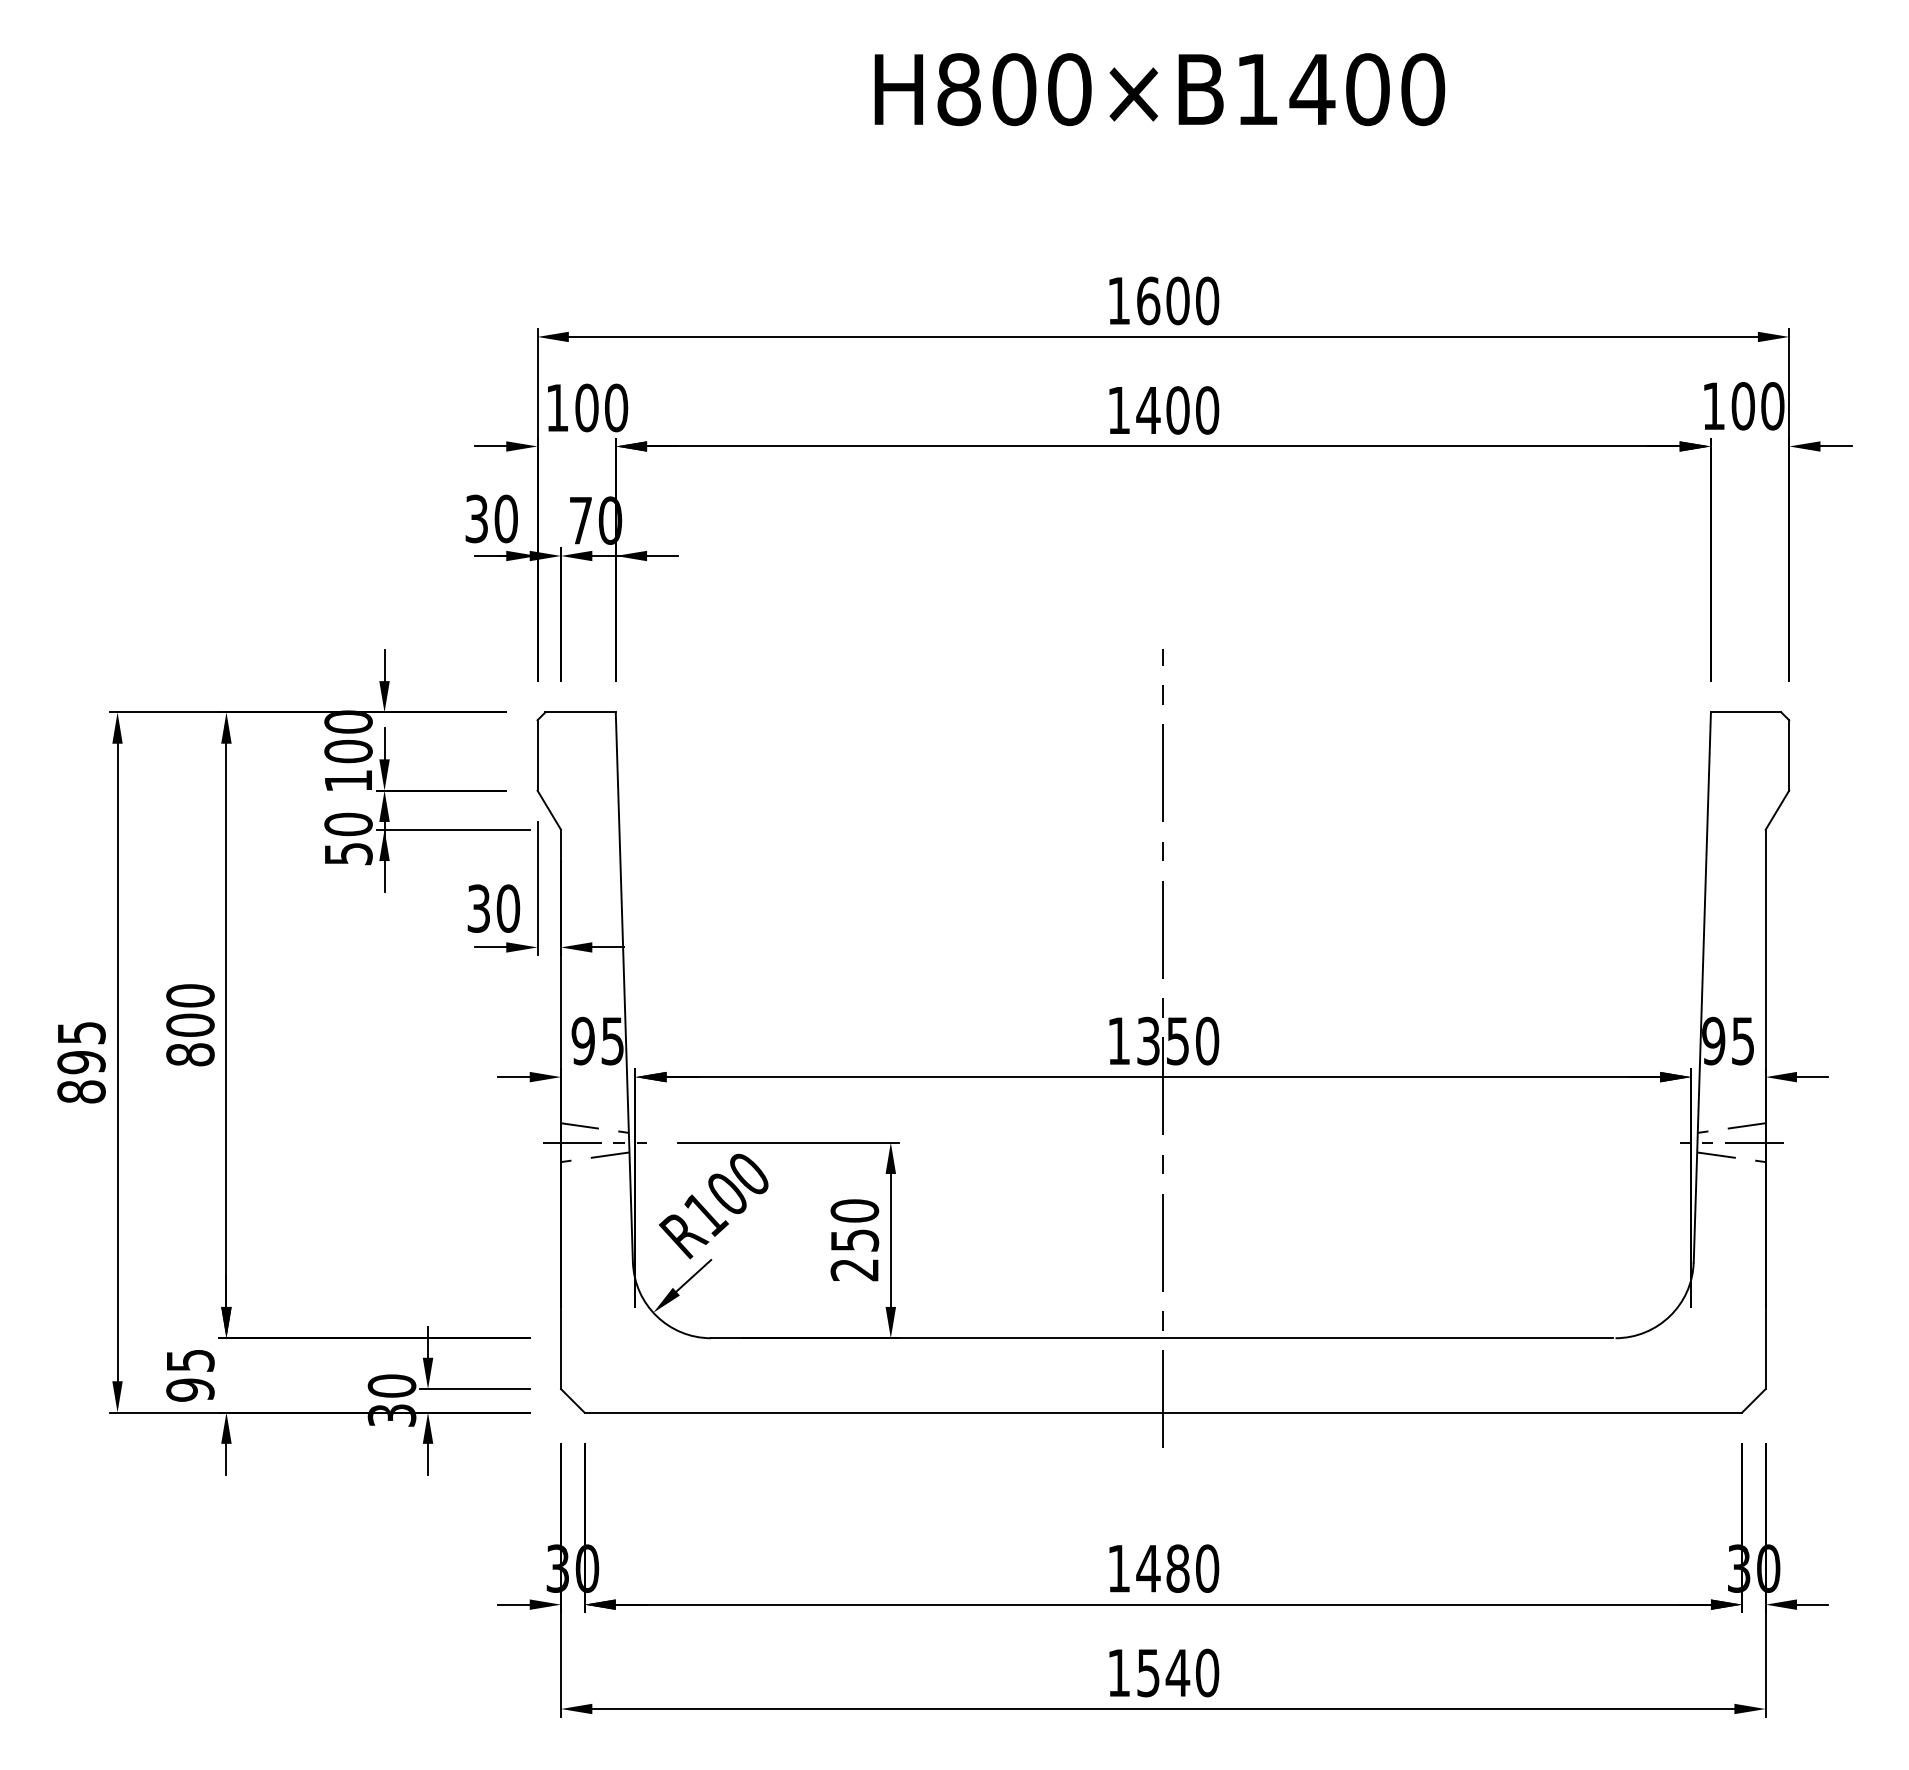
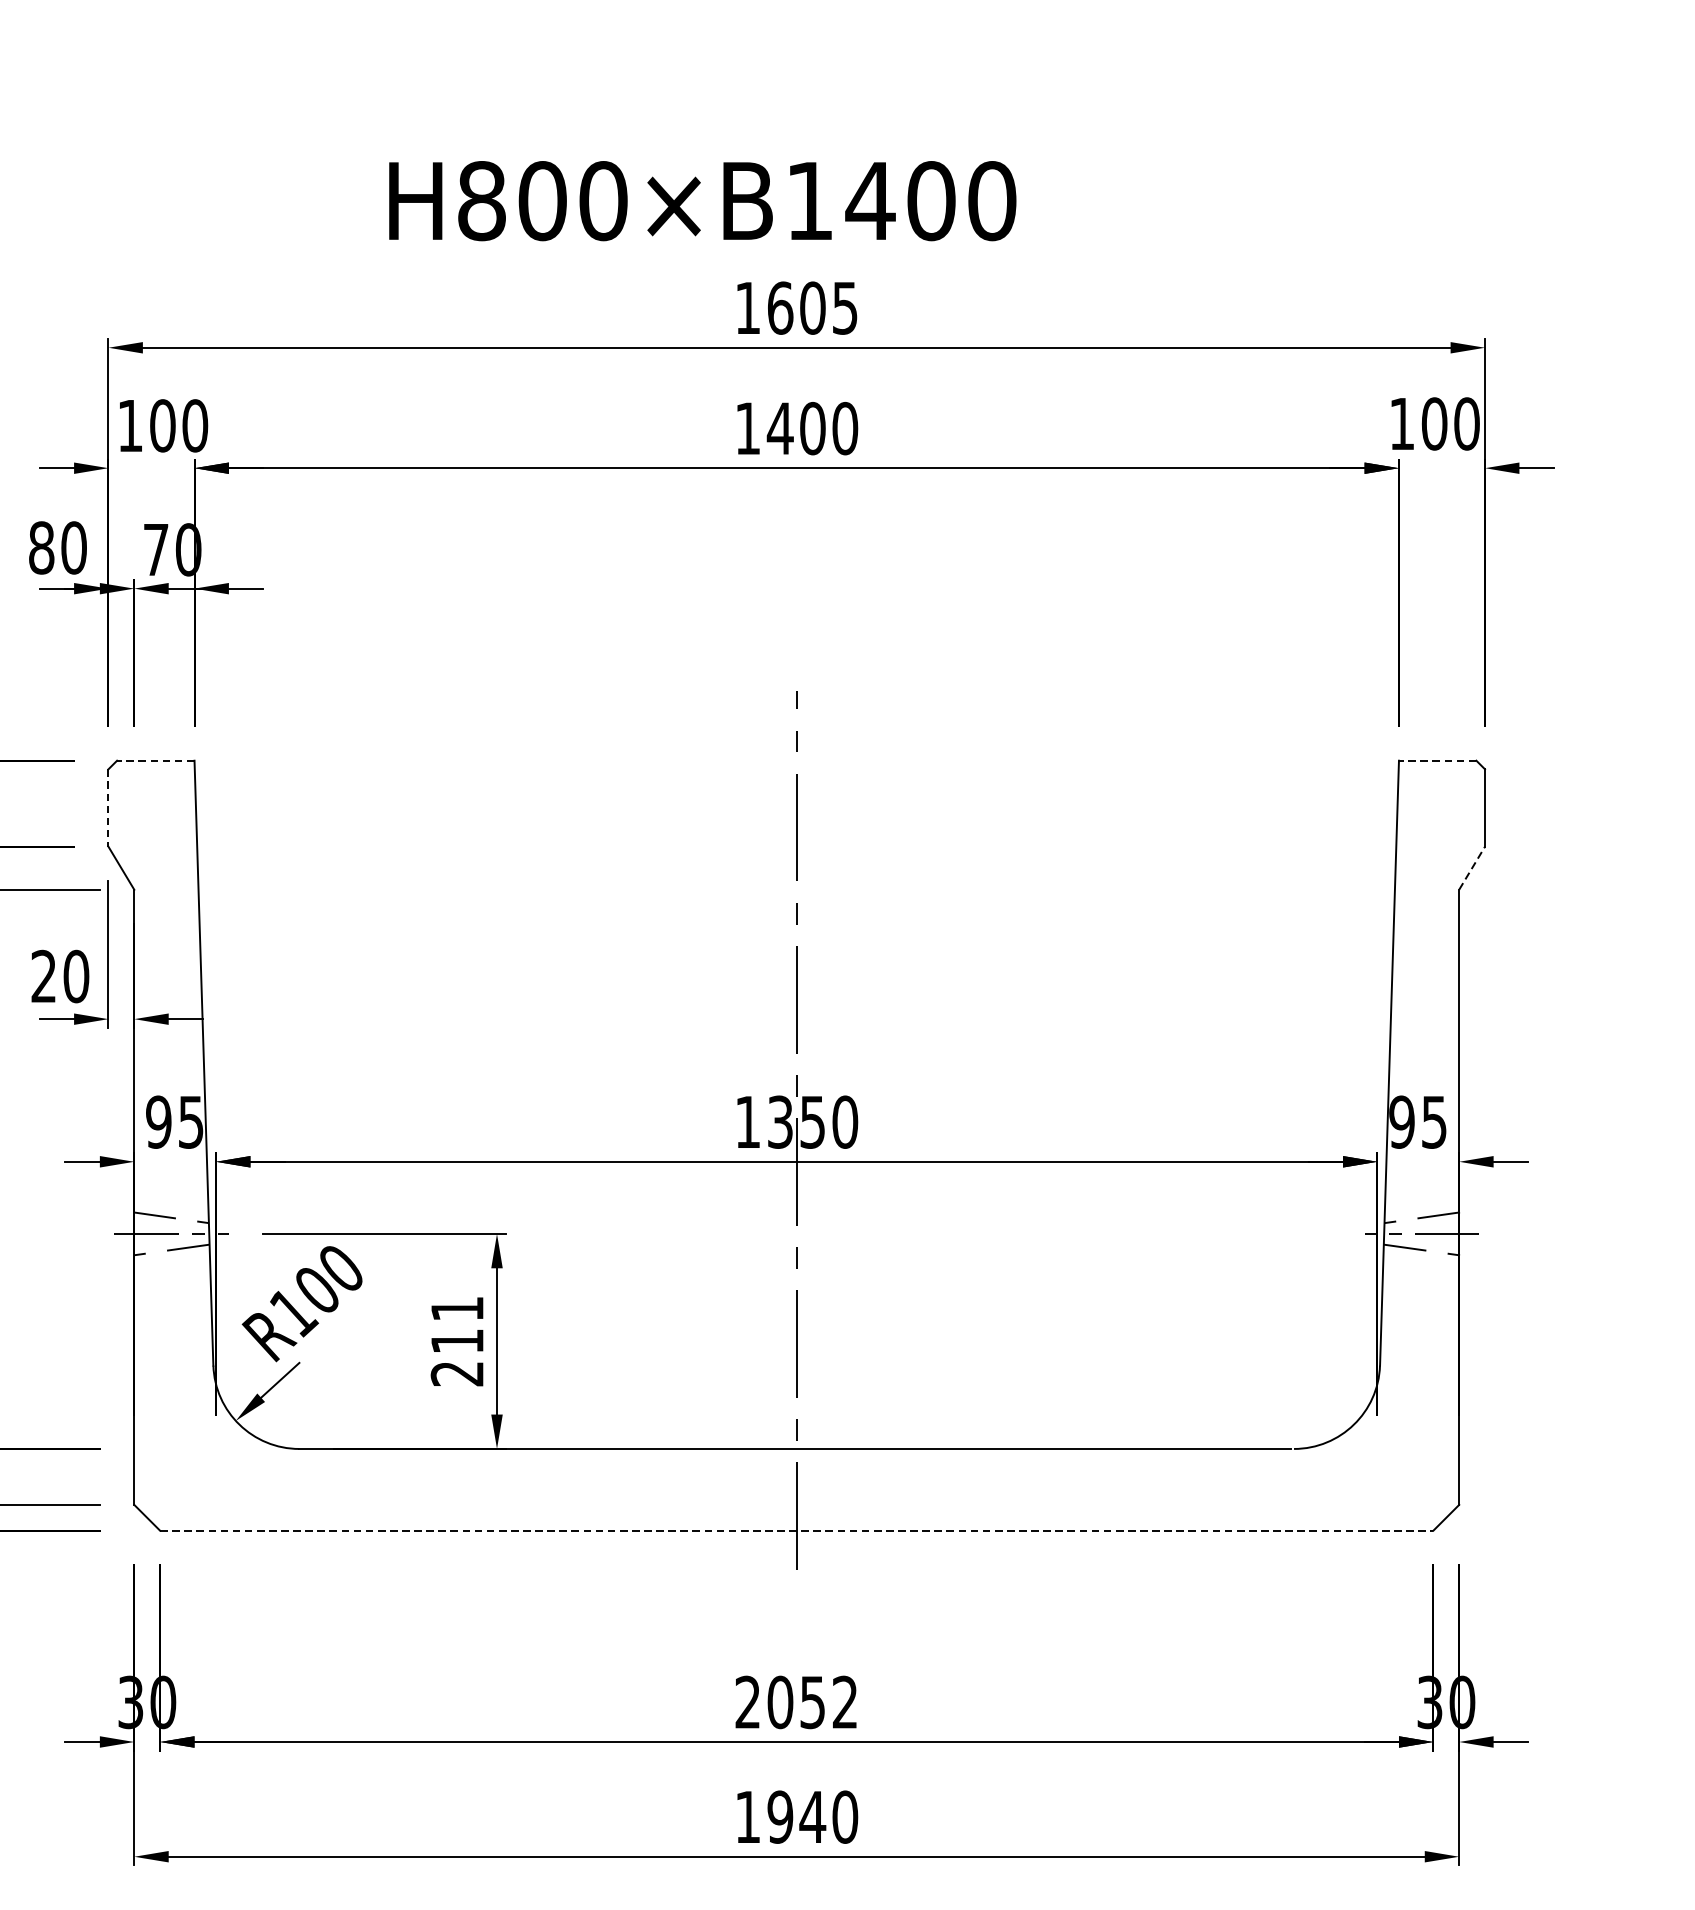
text: (1159, 89) -> (702, 200), moved
text: (1207, 300) -> (845, 307), 1600 -> 1605
text: (476, 518) -> (41, 547), 30 -> 80
line: (580, 712) -> (155, 760), solid -> dashed
line: (1745, 712) -> (1436, 760), solid -> dashed
line: (537, 755) -> (108, 808), solid -> dashed
line: (1777, 810) -> (1472, 868), solid -> dashed
text: (478, 908) -> (43, 976), 30 -> 20
text: (854, 1225) -> (457, 1324), 250 -> 211
line: (1163, 1412) -> (796, 1530), solid -> dashed
text: (1163, 1568) -> (796, 1702), 1480 -> 2052
text: (1148, 1672) -> (780, 1816), 1540 -> 1940

